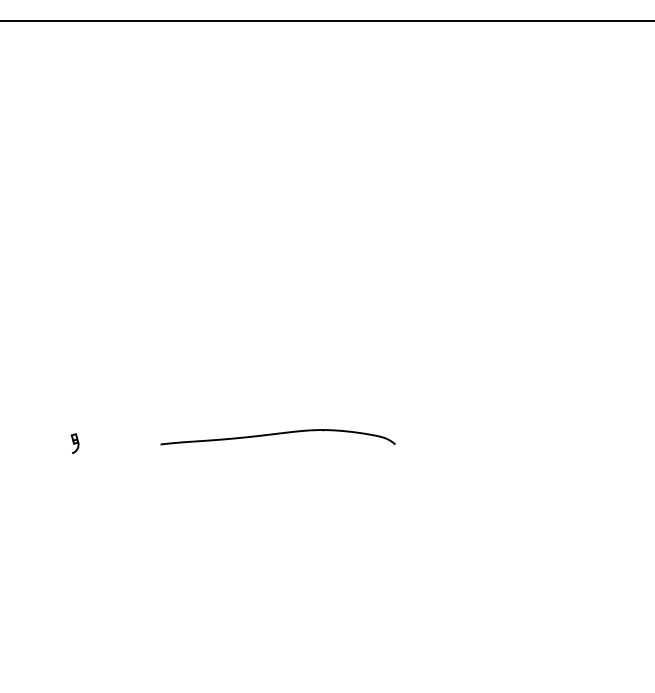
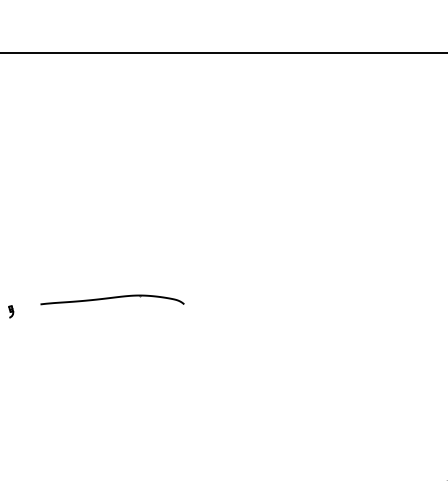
part: (278, 436) -> (112, 299), moved

